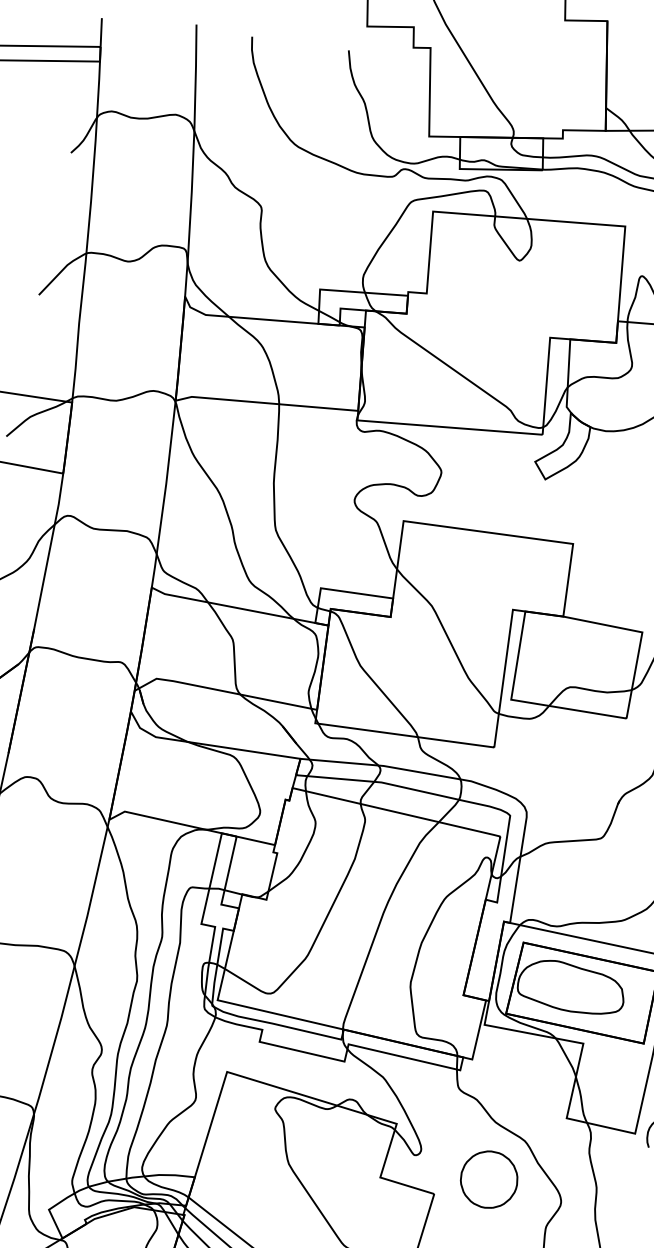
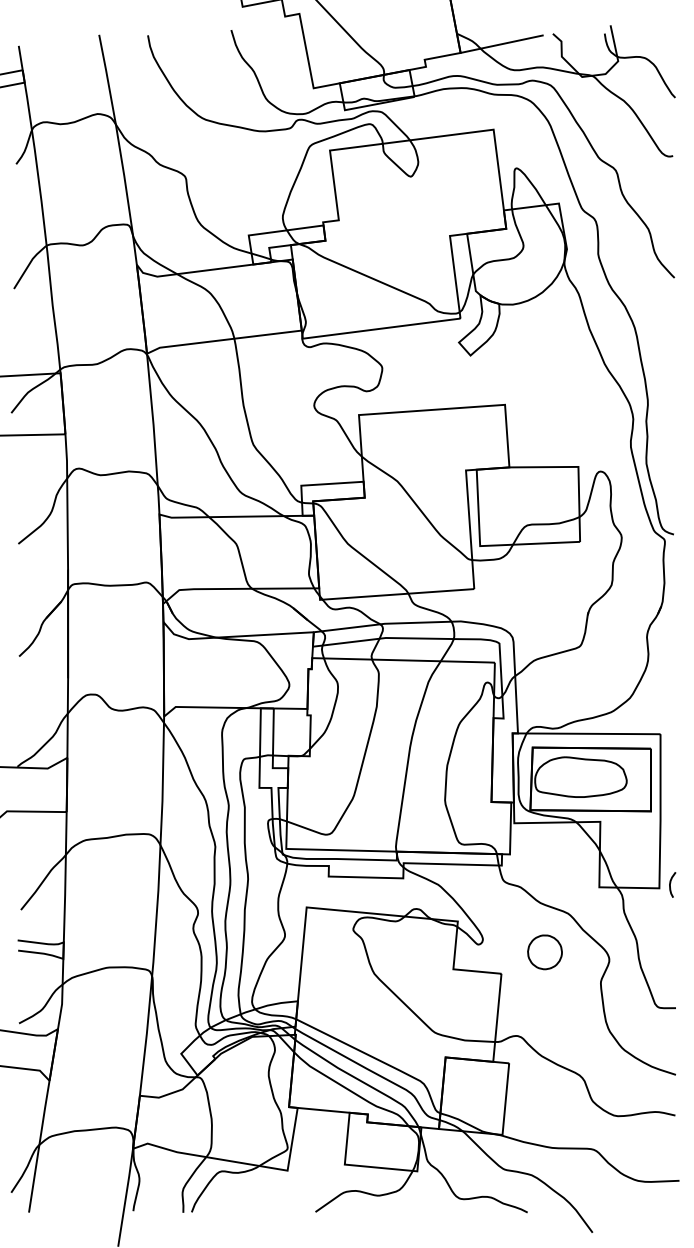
part: (488, 1179) -> (544, 952), size x0.7

